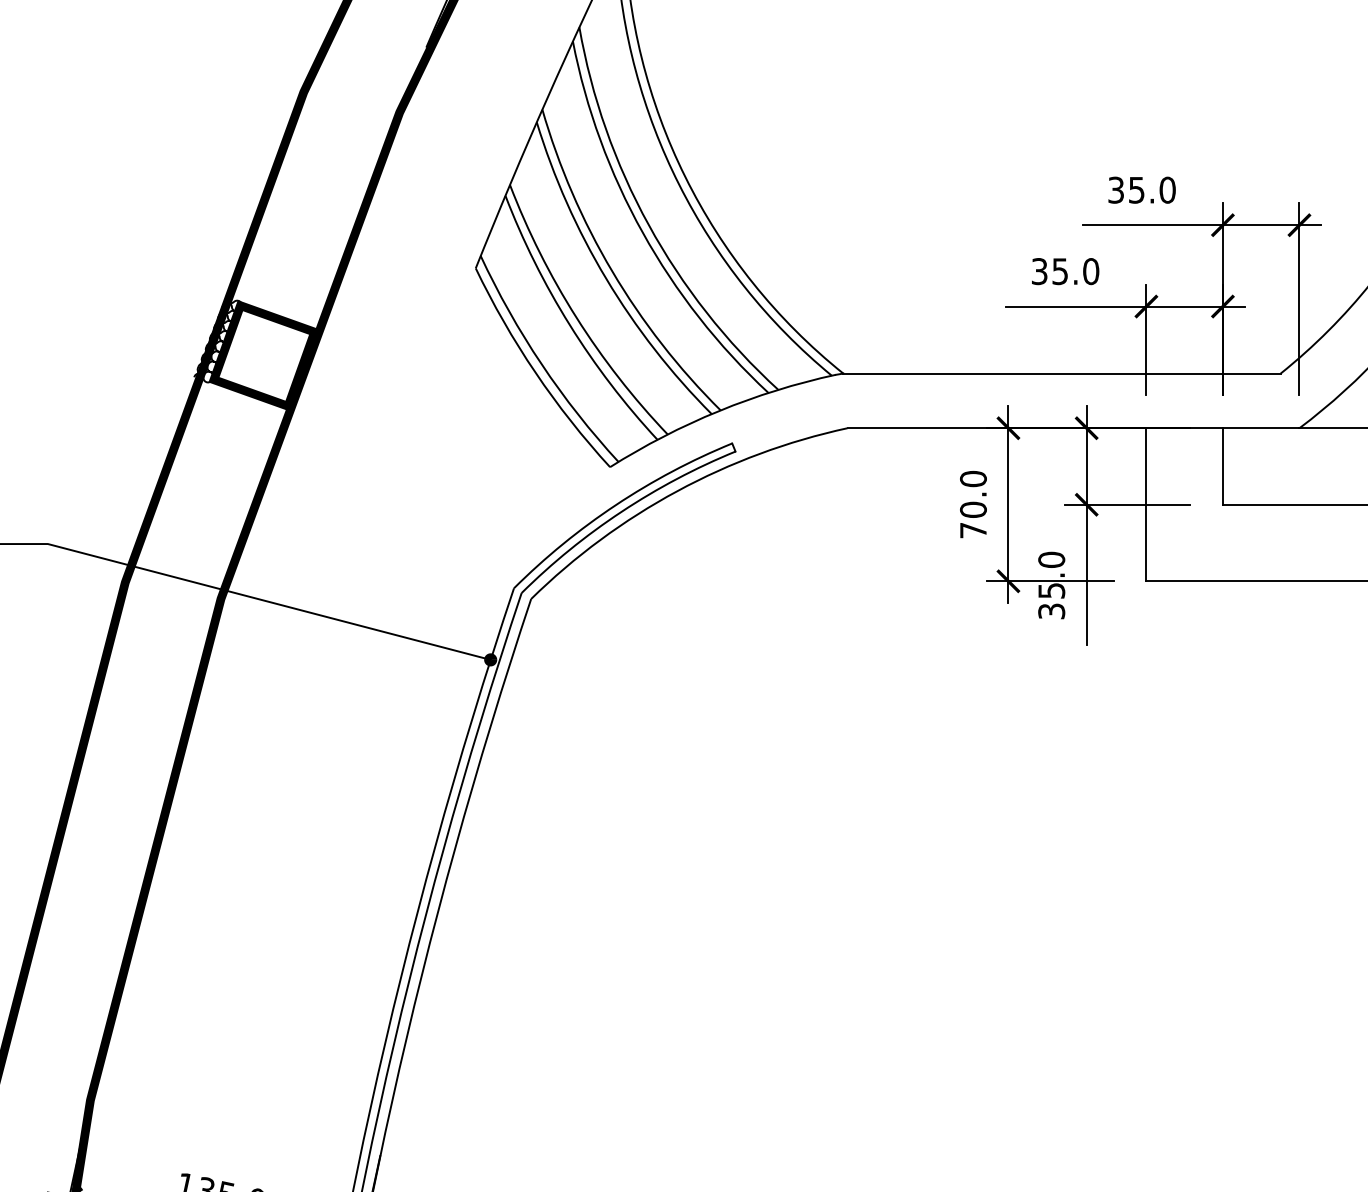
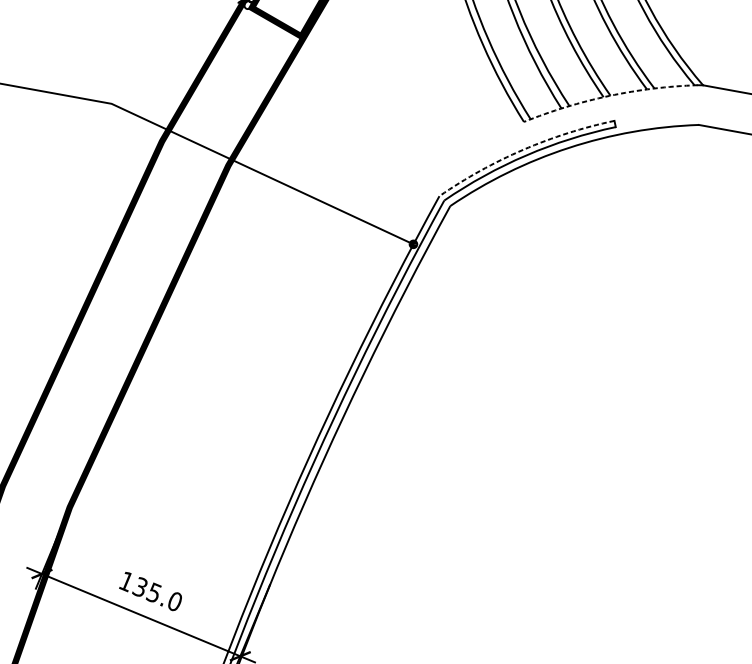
arc: (718, 411) -> (608, 96), solid -> dashed
arc: (615, 505) -> (522, 150), solid -> dashed

